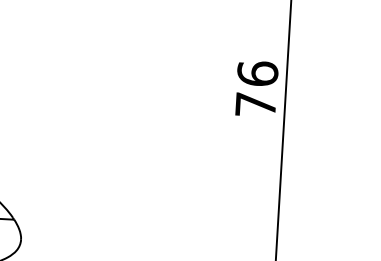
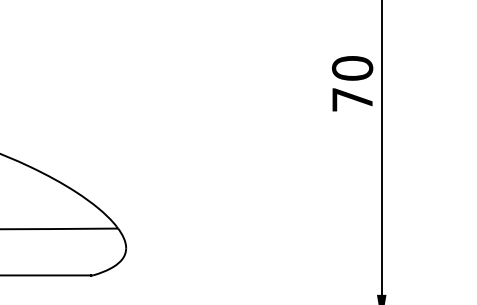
text: (257, 72) -> (352, 67), 76 -> 70

